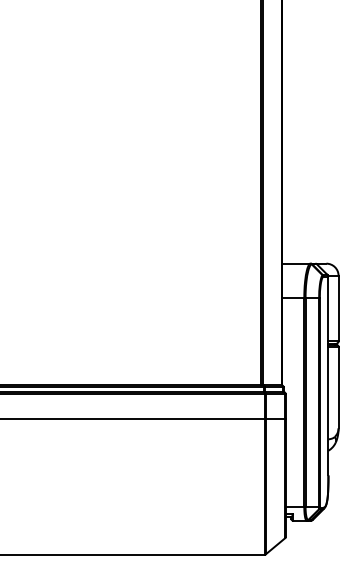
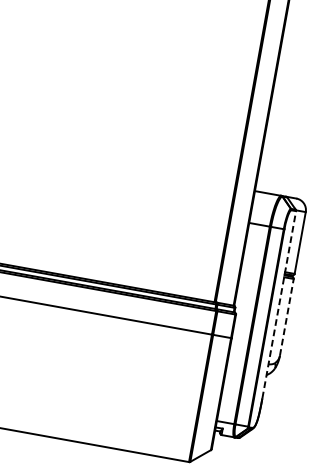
line: (328, 375) -> (279, 304), solid -> dashed
line: (338, 387) -> (286, 317), solid -> dashed

